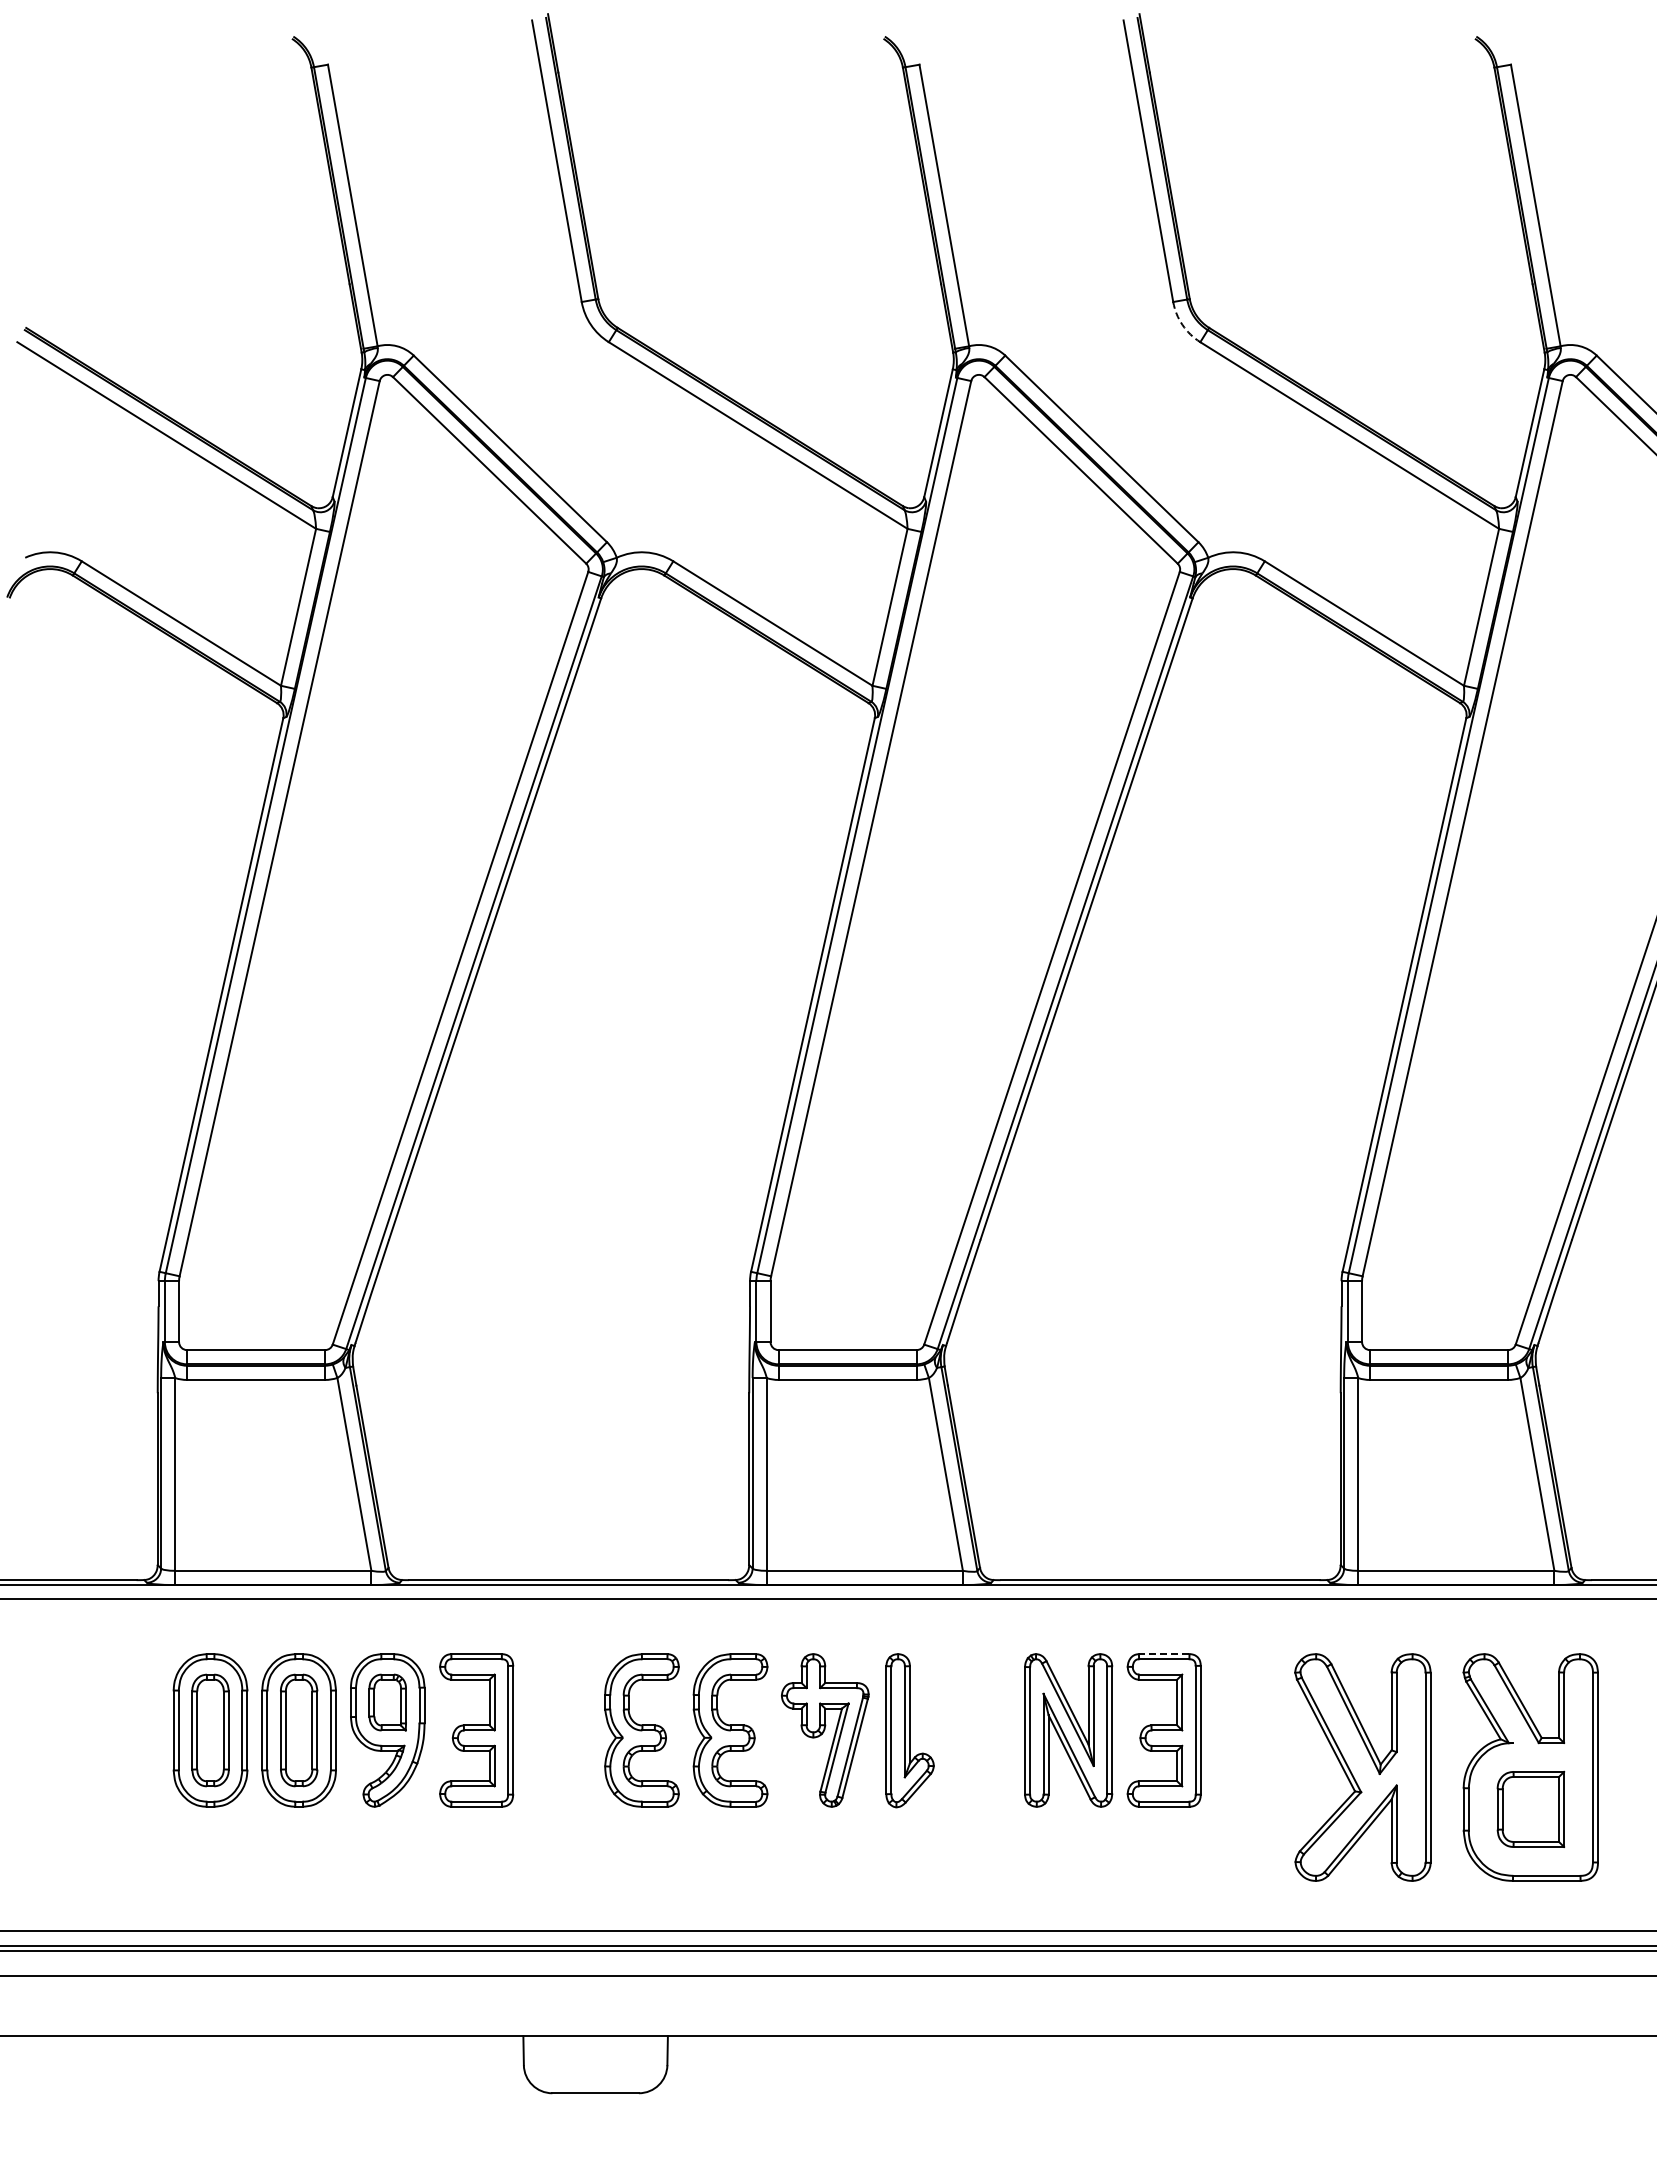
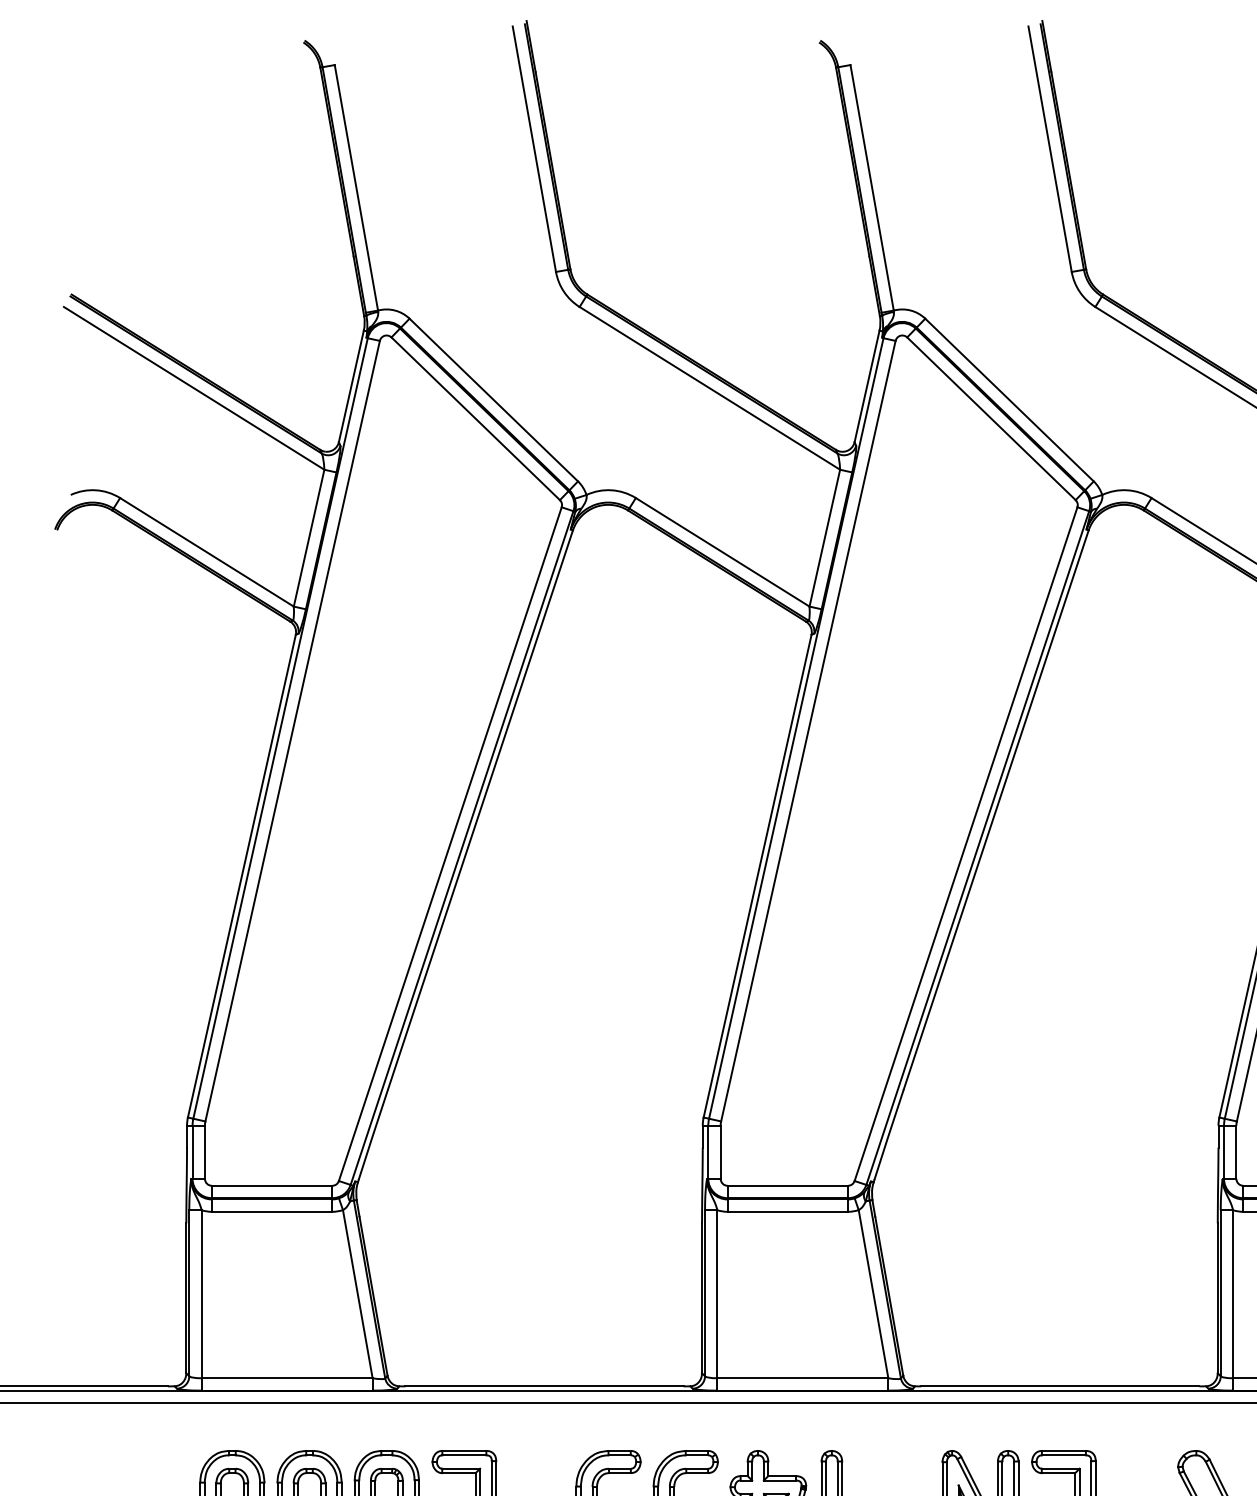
arc: (1182, 324) -> (1079, 291), dashed -> solid
line: (1163, 1654) -> (1063, 1451), dashed -> solid

